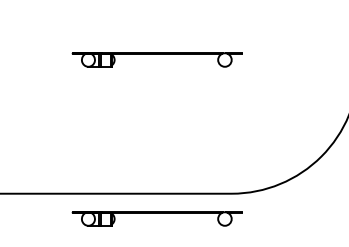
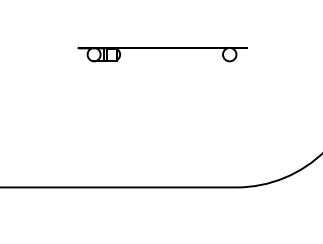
part: (156, 218) -> (161, 212), removed

